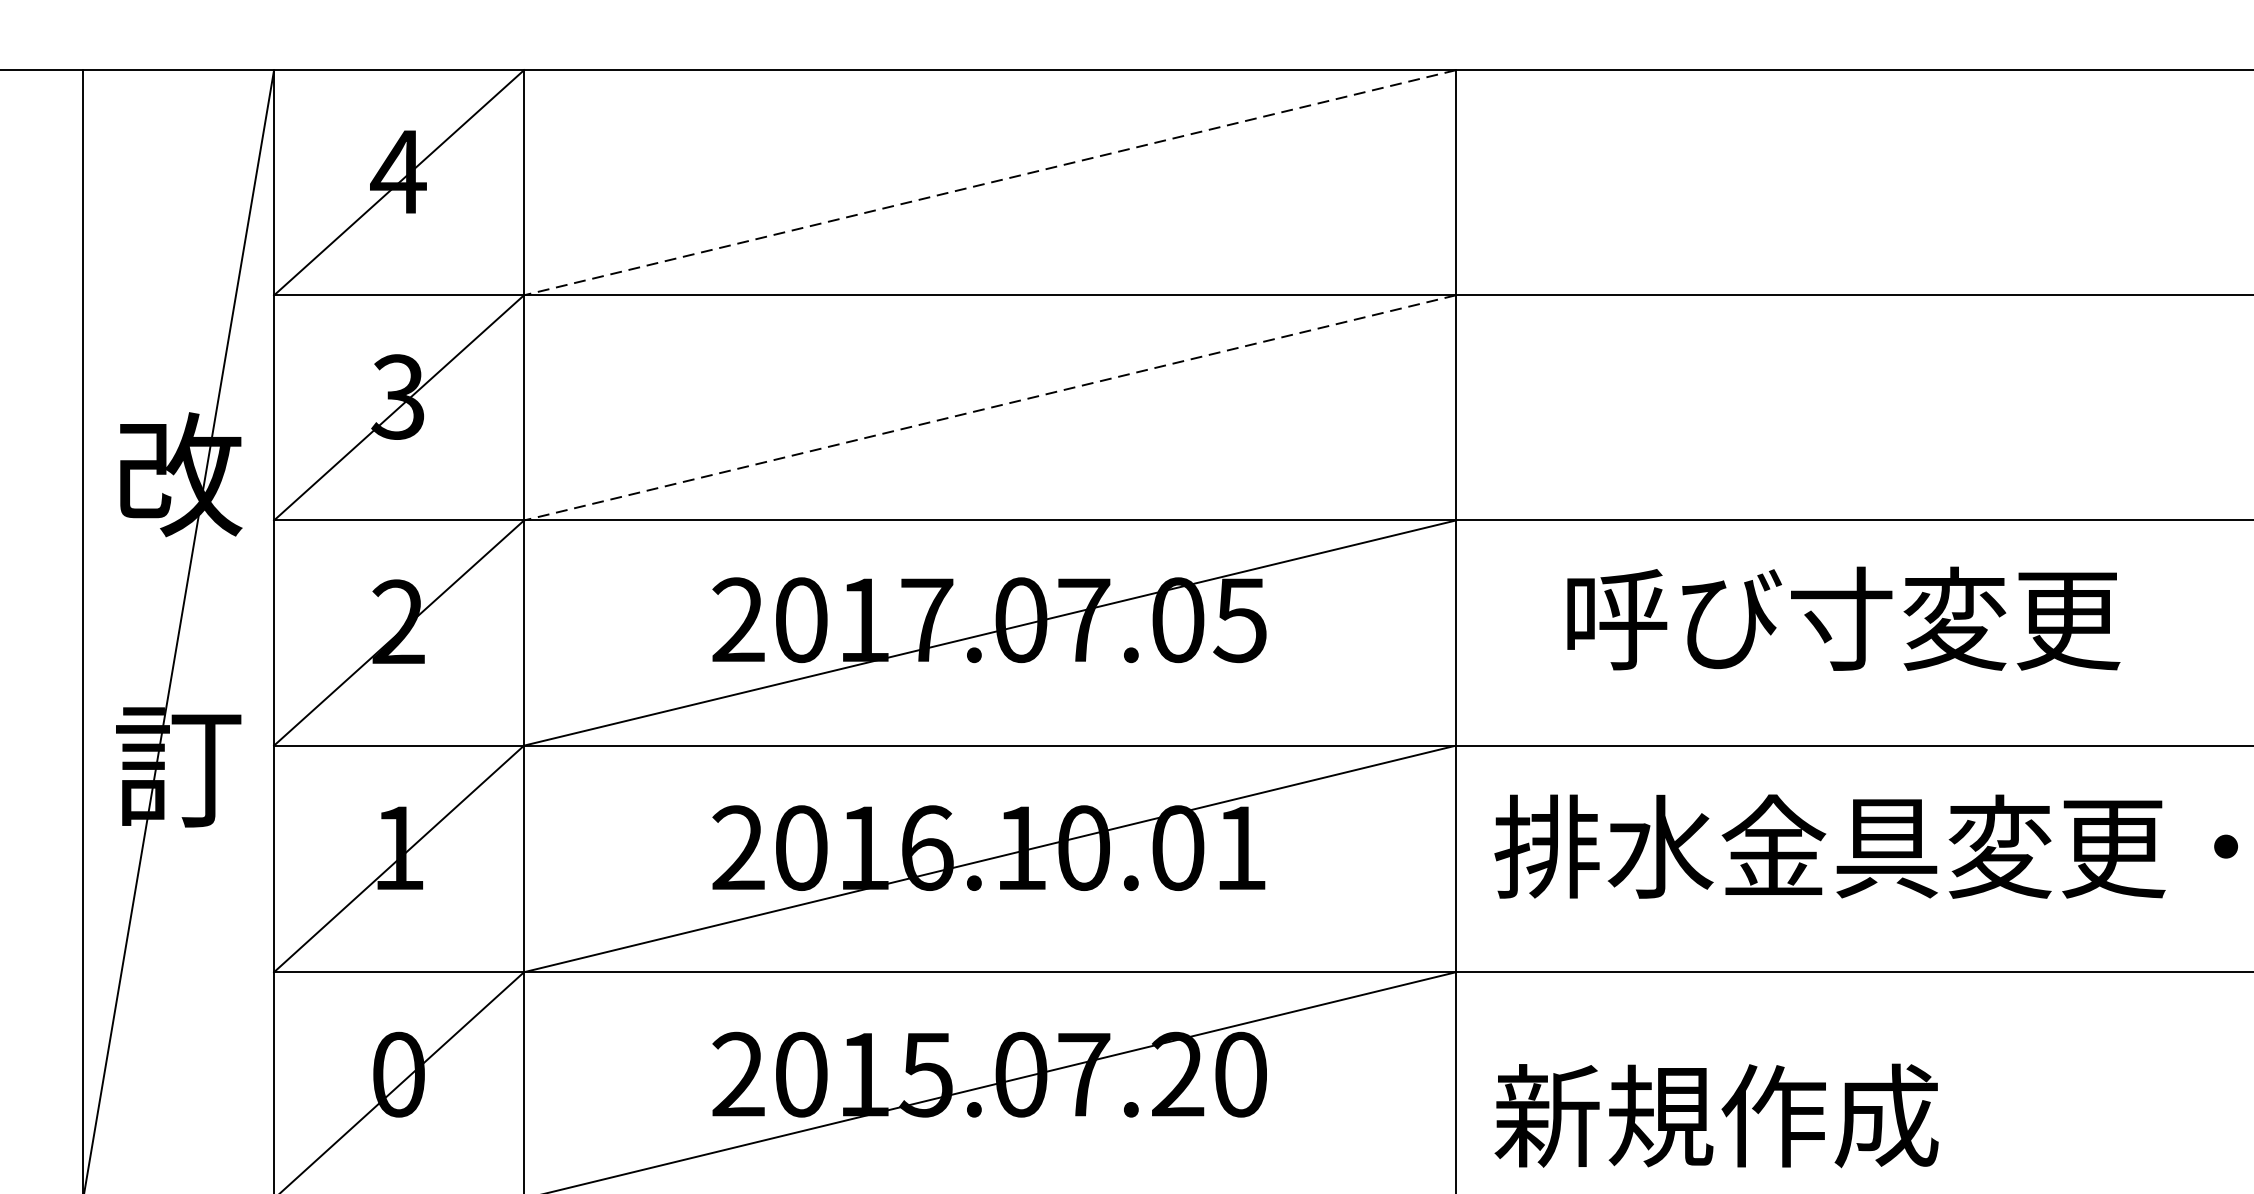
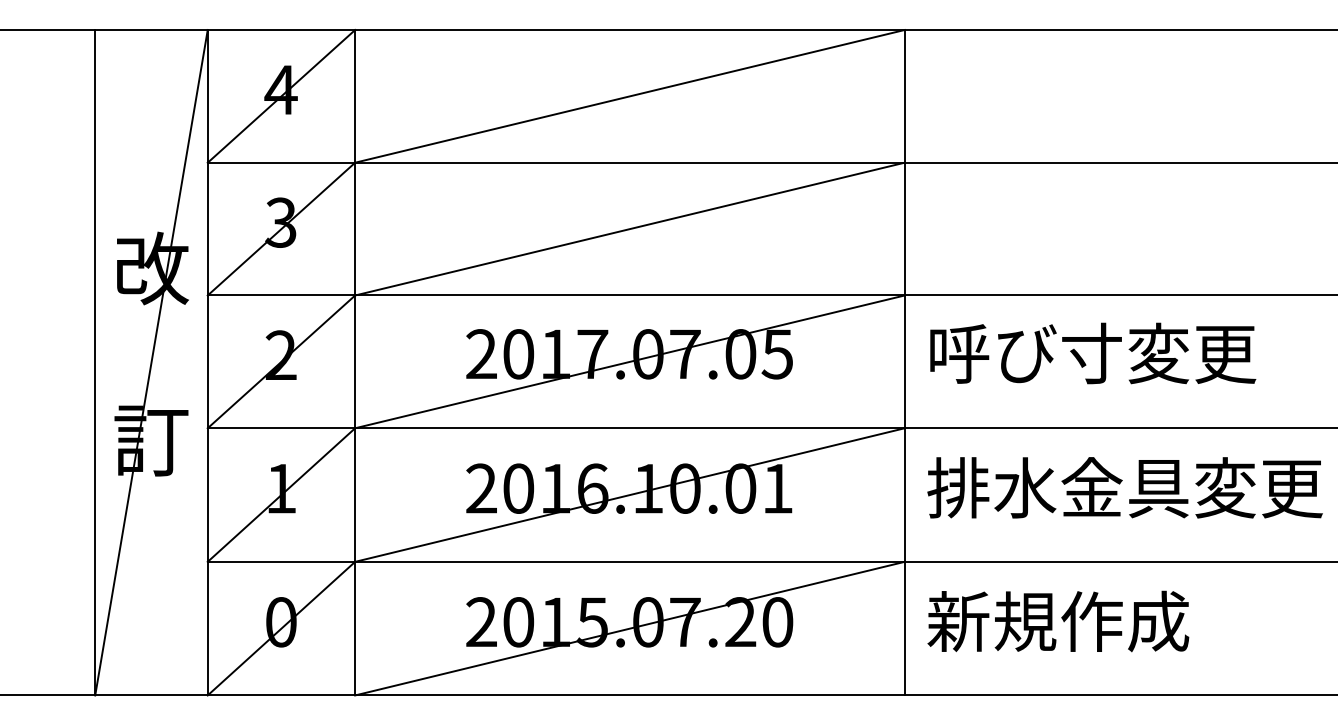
line: (989, 182) -> (629, 96), dashed -> solid
line: (989, 408) -> (629, 229), dashed -> solid
text: (1844, 618) -> (1093, 353), moved
text: (1716, 1115) -> (1058, 621), moved

